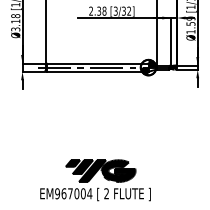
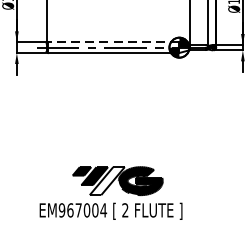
line: (97, 63) -> (113, 42), solid -> dashed
fill: (92, 170) -> (107, 180), removed

